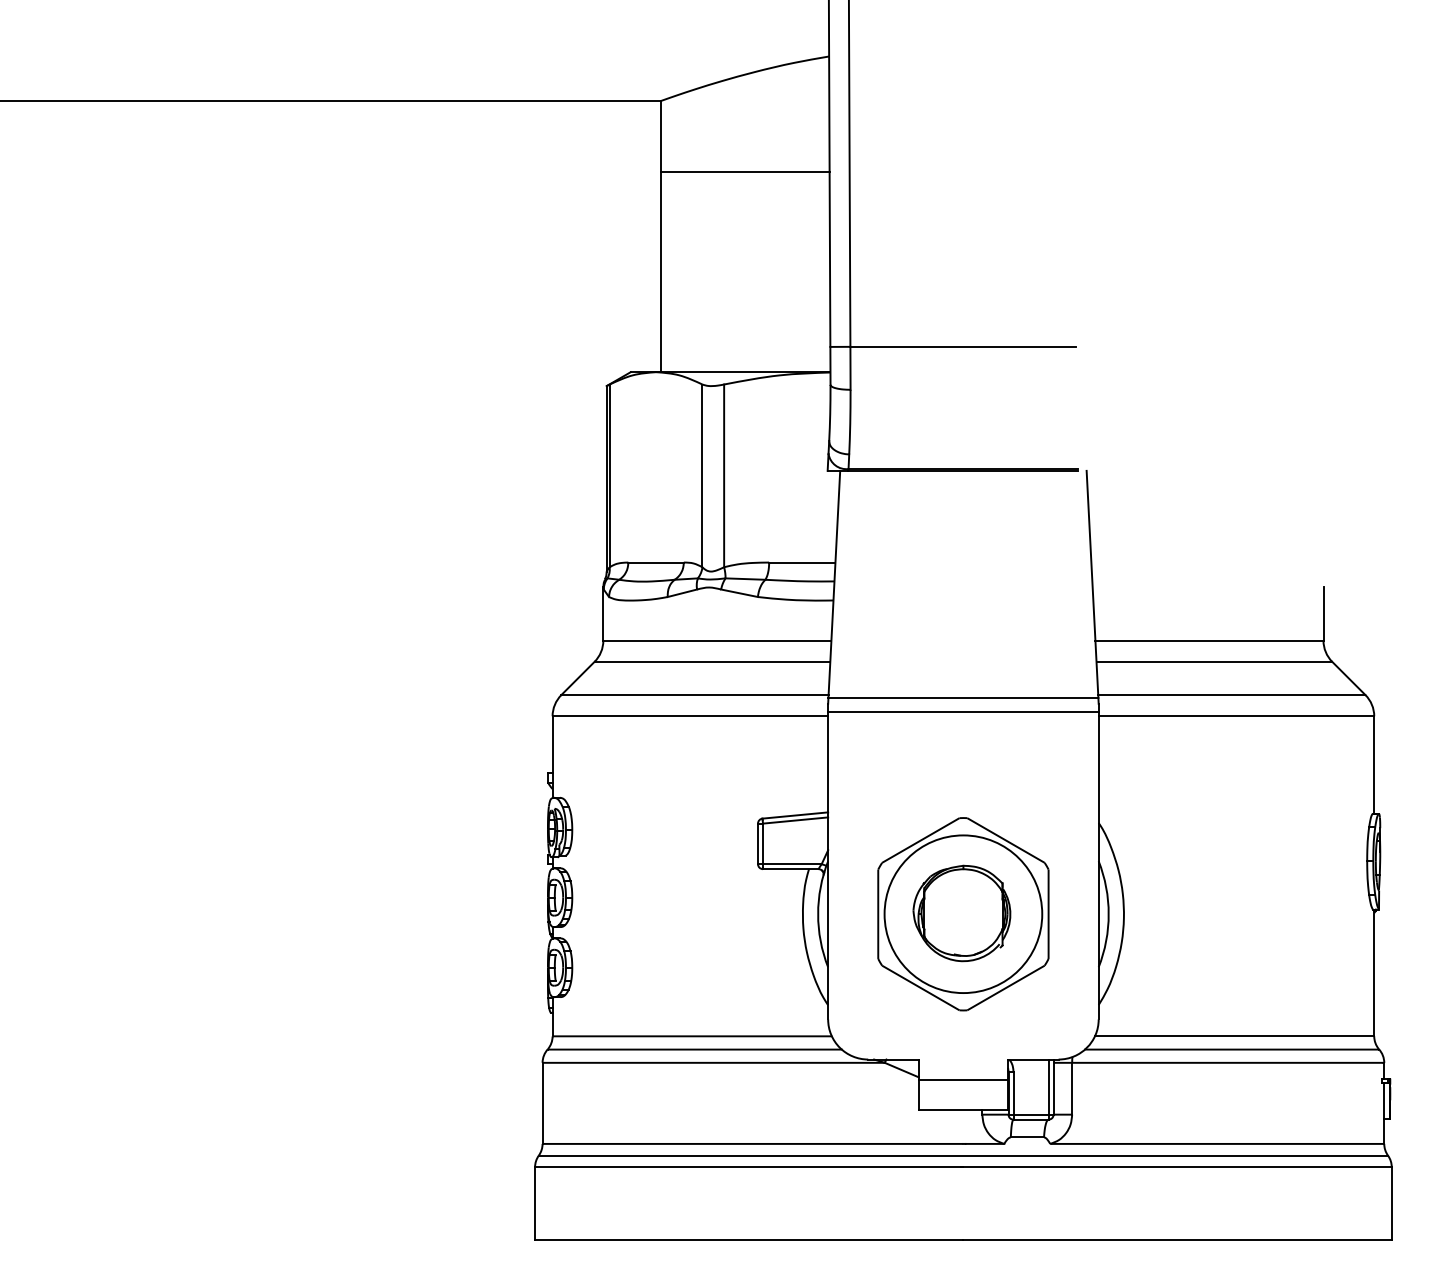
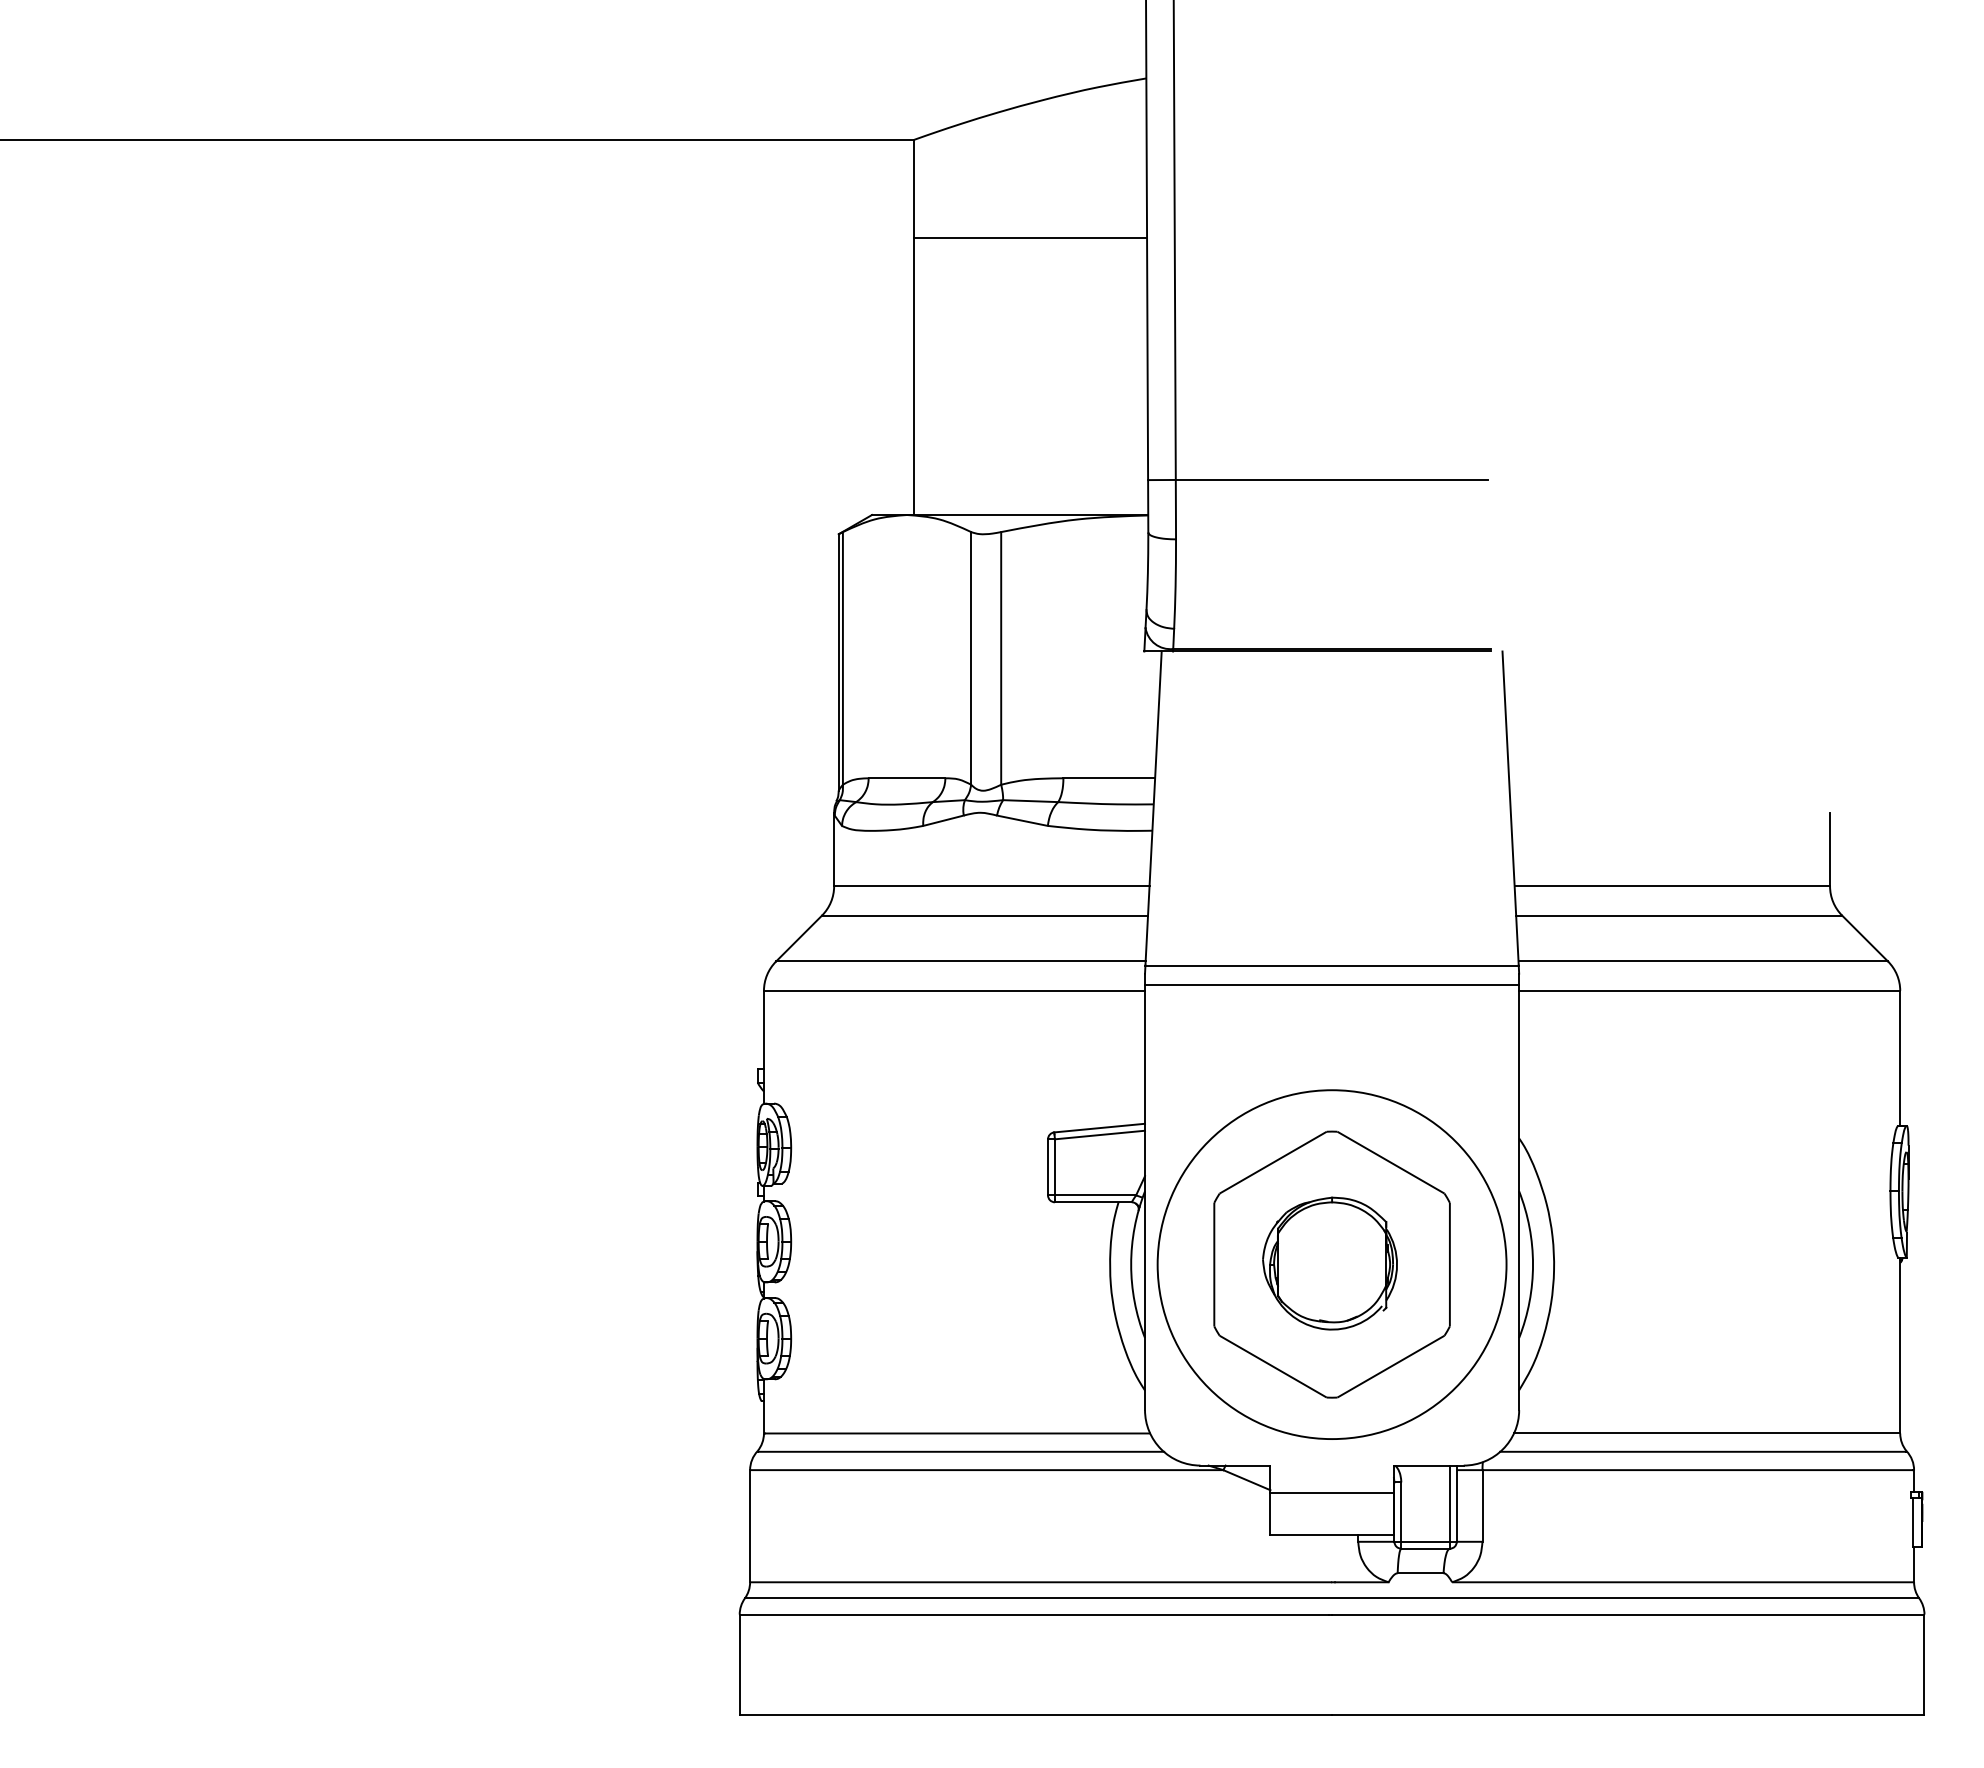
circle: (963, 914) -> (1332, 1264), size x1.6

